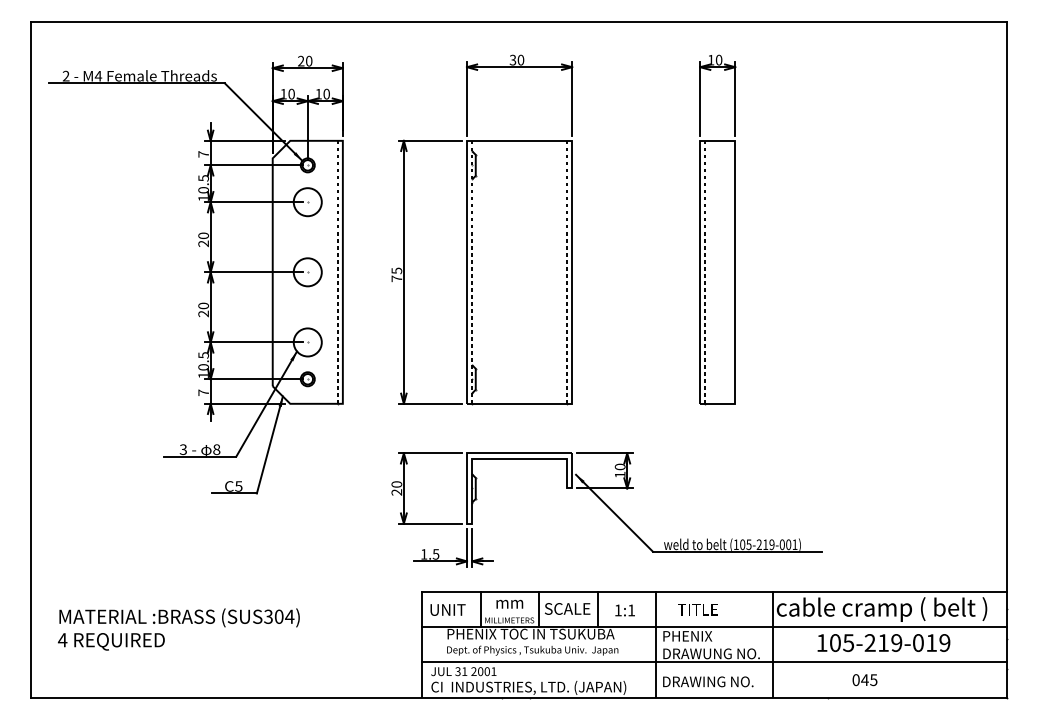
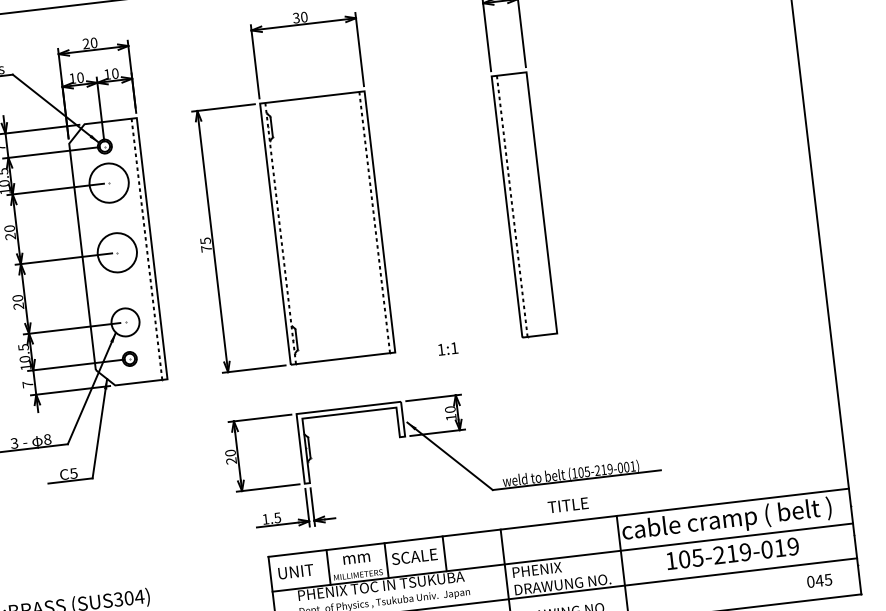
circle: (307, 202) -> (108, 183), size x1.4
circle: (307, 272) -> (117, 252), size x1.4
text: (697, 609) -> (567, 505), moved
text: (624, 610) -> (447, 349), moved
text: (864, 680) -> (819, 581), moved

